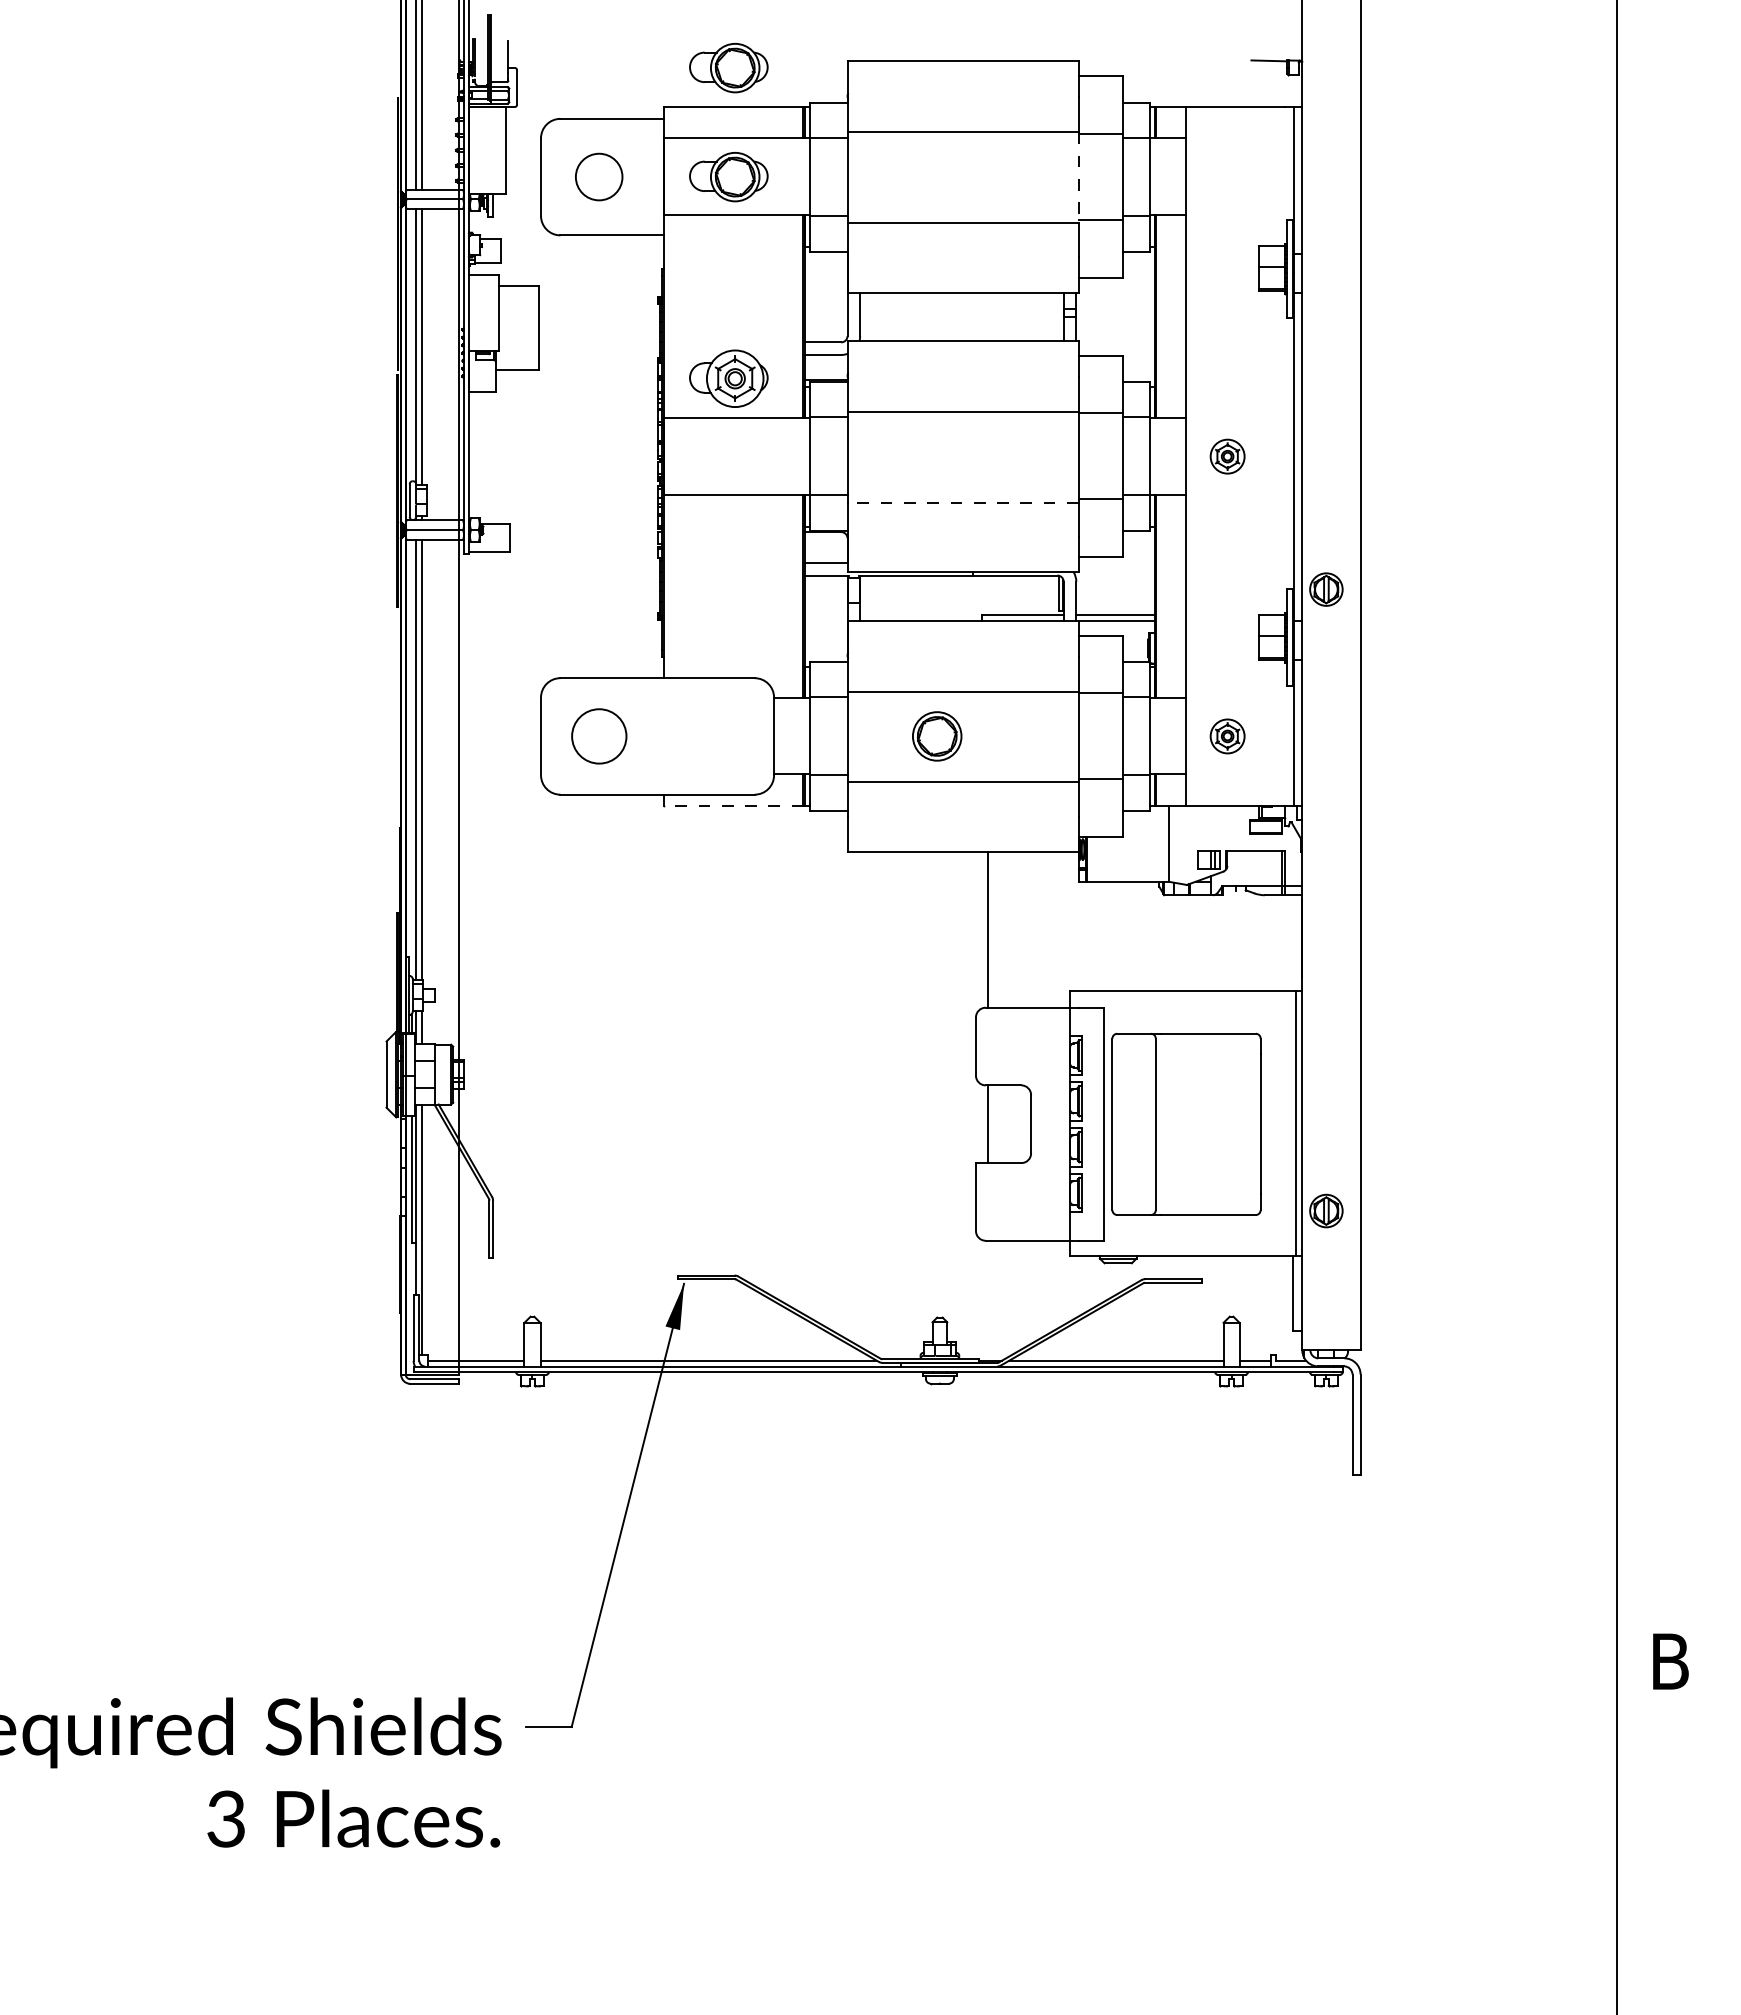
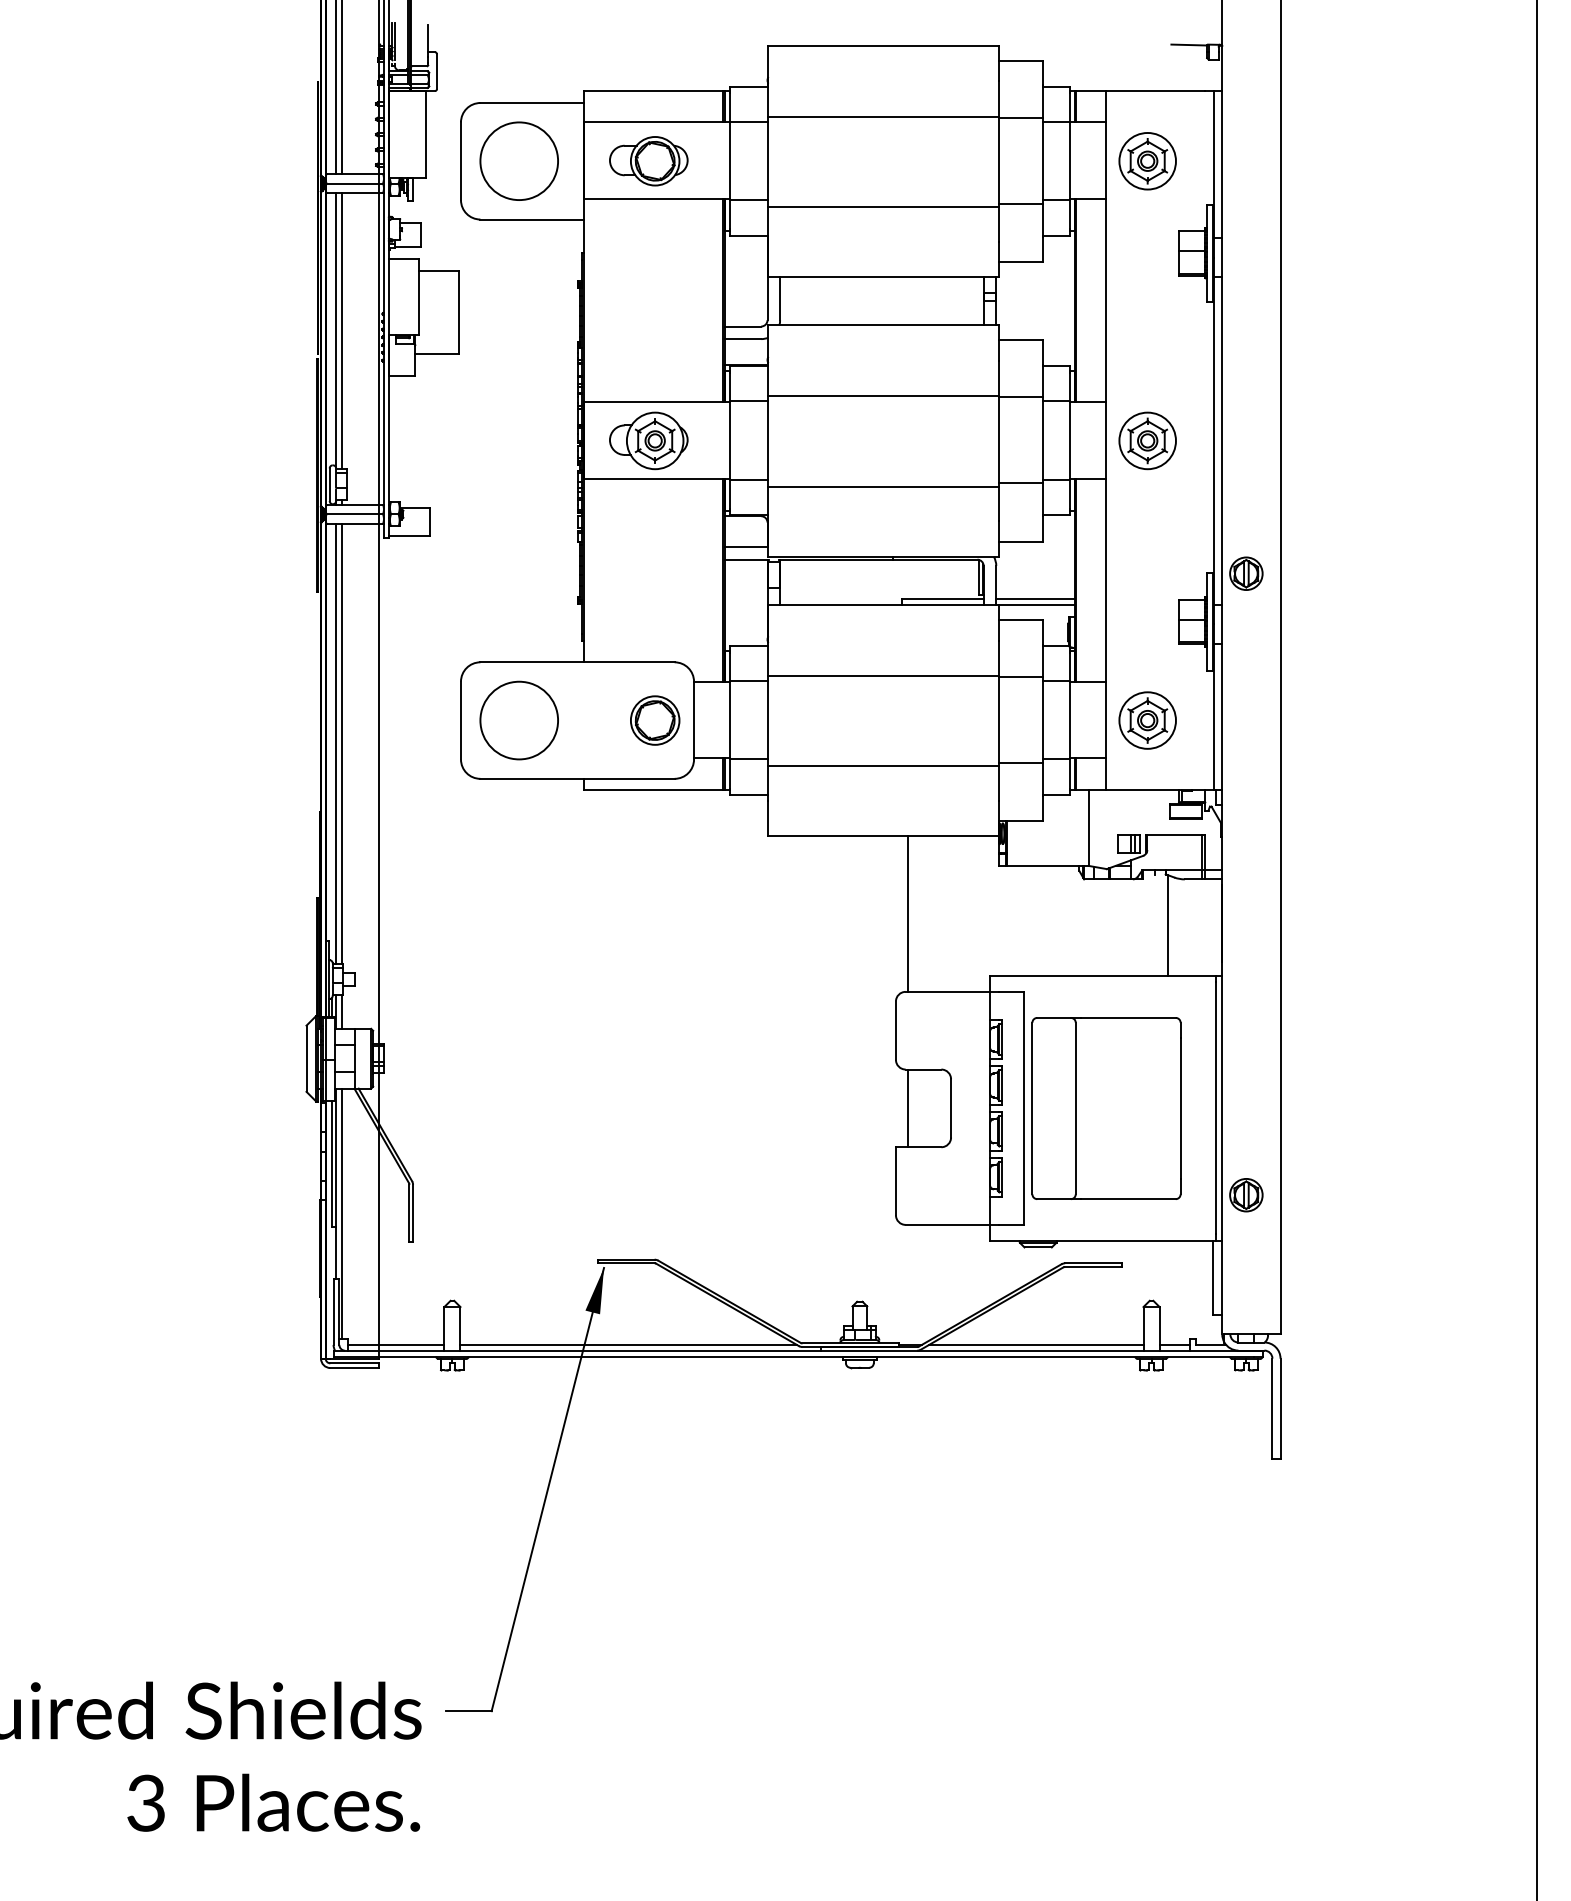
part: (728, 68) -> (648, 52), removed
circle: (598, 176) -> (518, 160), size x1.67
part: (1227, 177) -> (1147, 161), added
line: (1078, 178) -> (998, 162), dashed -> solid
part: (728, 378) -> (648, 440), moved
part: (1227, 456) -> (1147, 440), size x1.67
line: (963, 502) -> (883, 486), dashed -> solid
circle: (599, 736) -> (519, 720), size x1.43
part: (937, 736) -> (655, 720), moved
part: (1227, 736) -> (1147, 720), size x1.67
line: (733, 806) -> (653, 790), dashed -> solid
line: (1248, 941) -> (1168, 925), added

